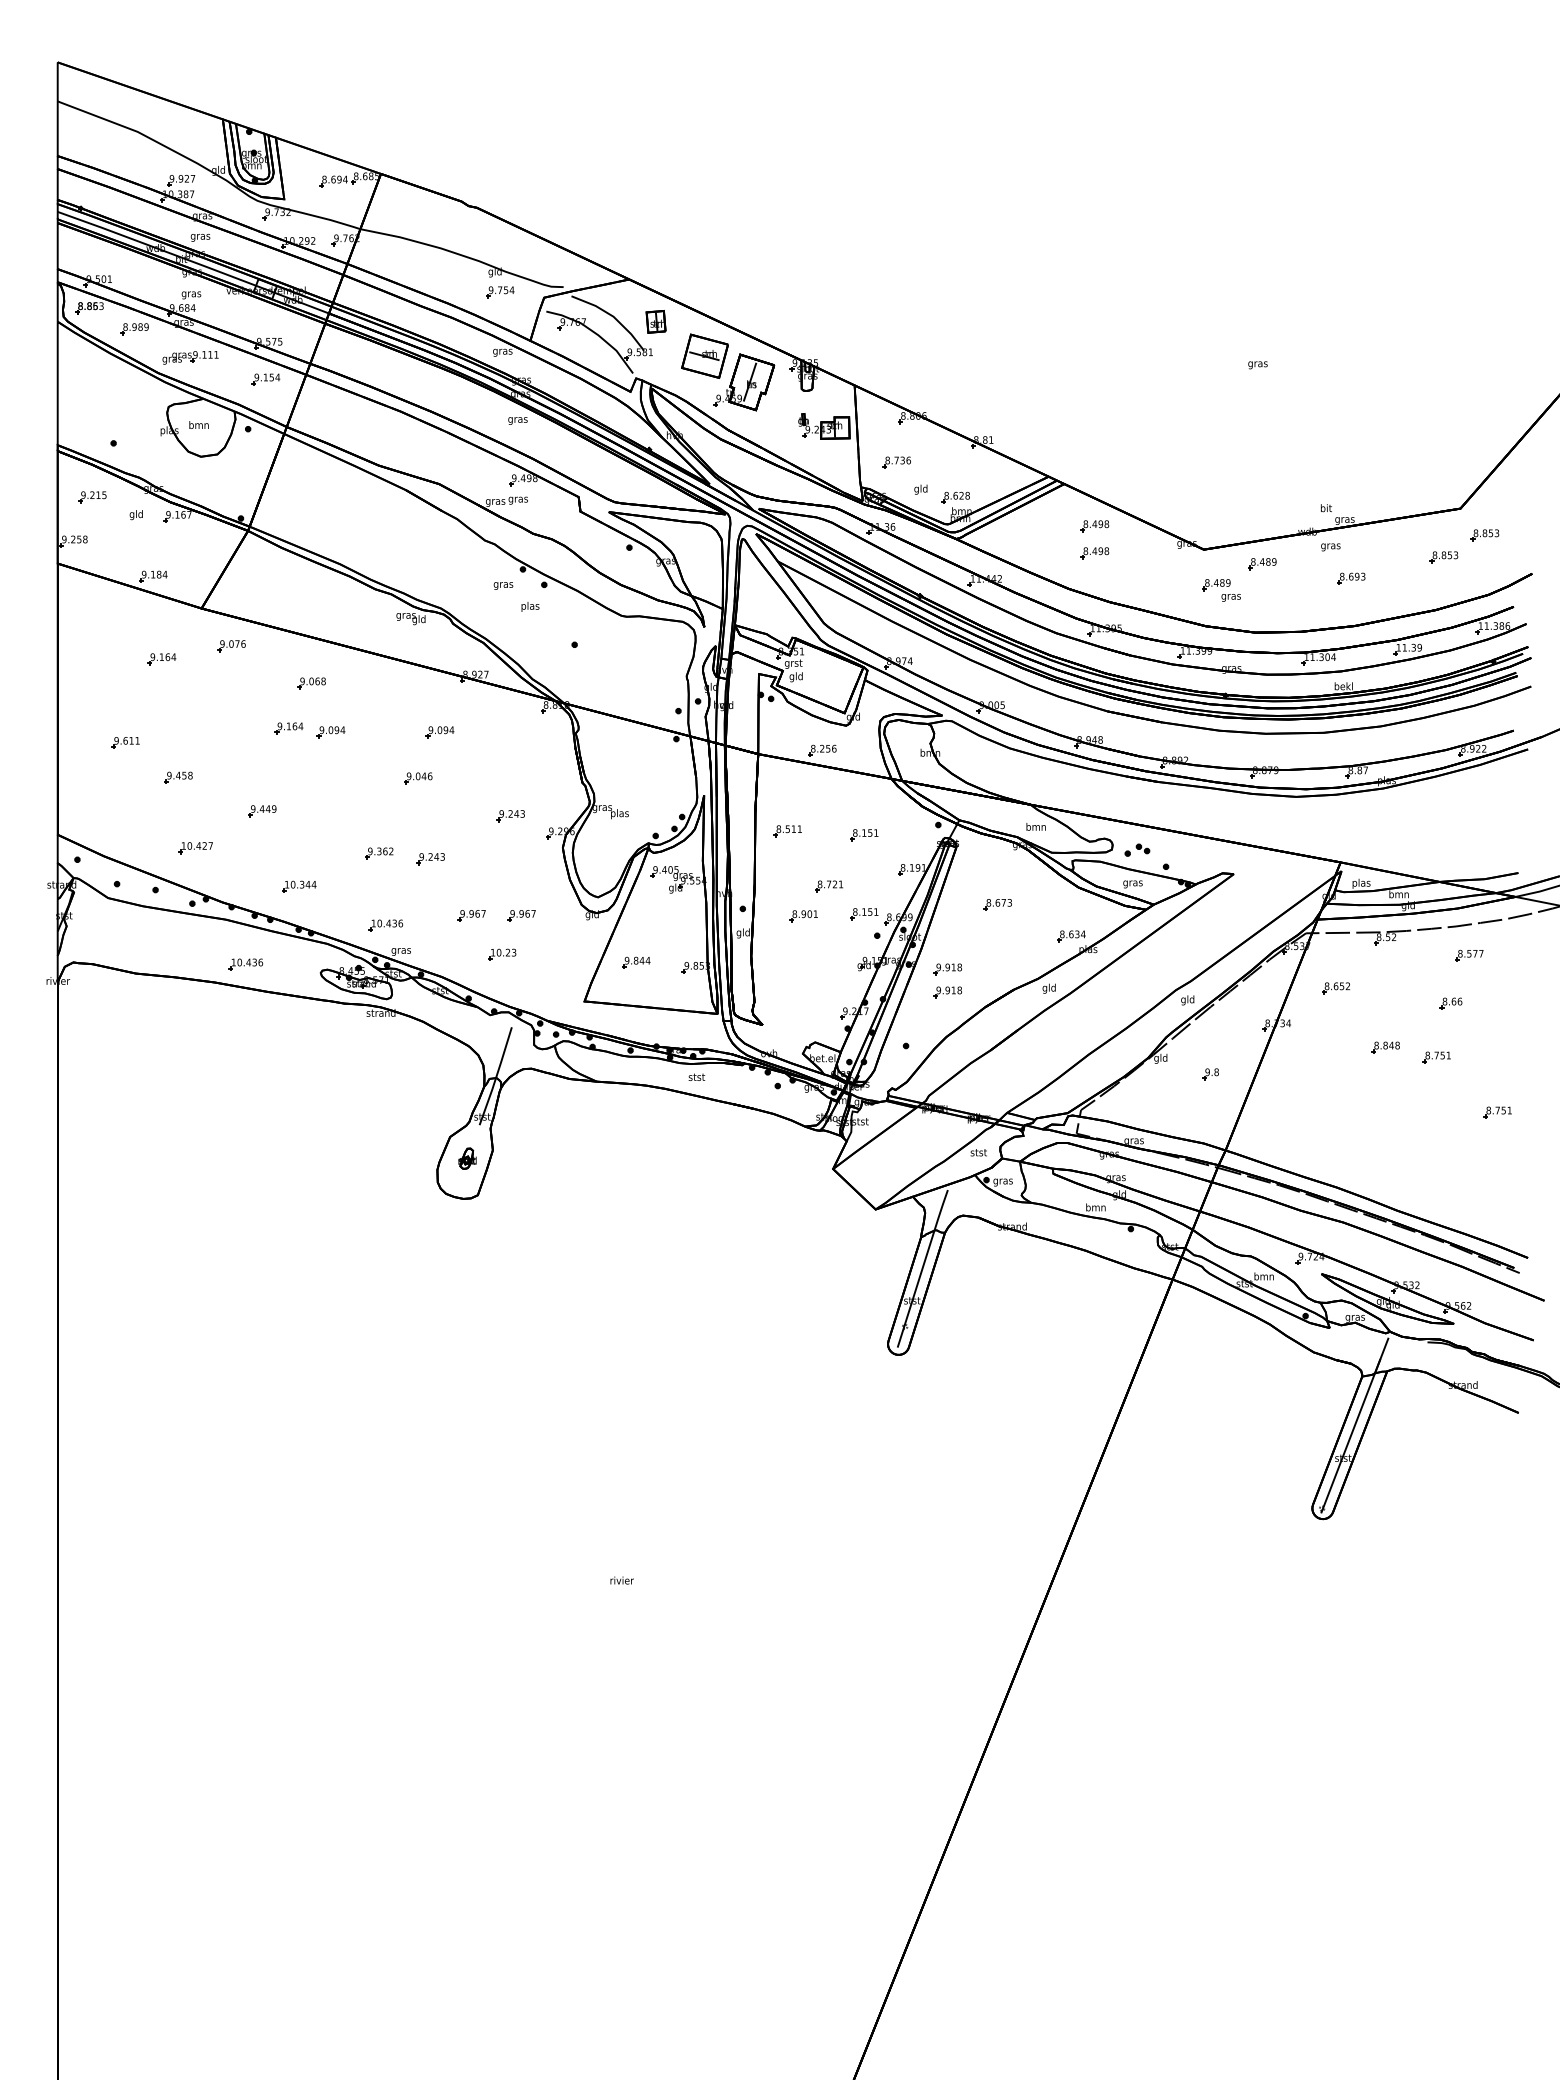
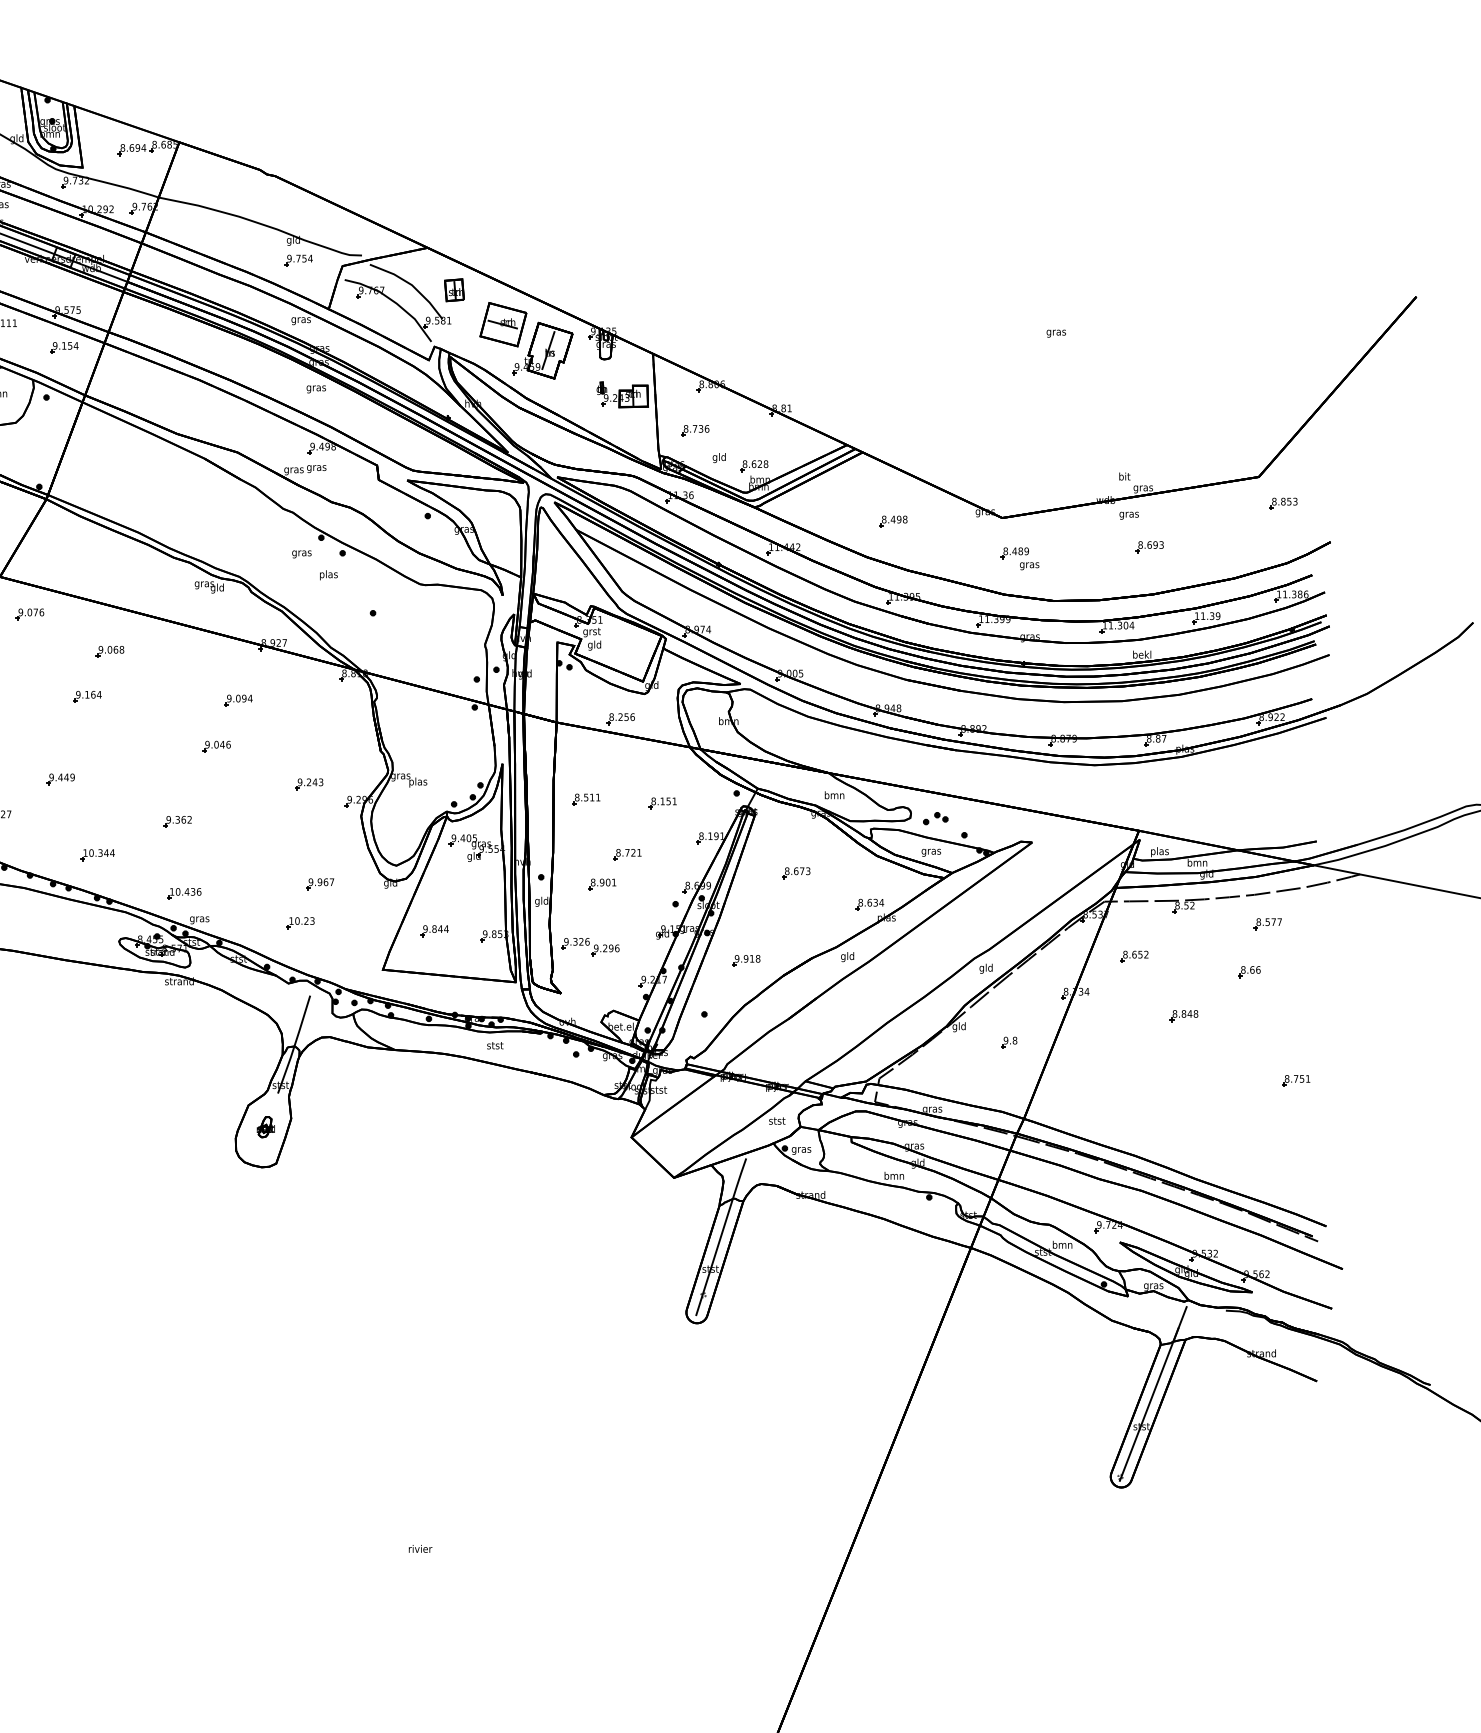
part: (1094, 526) -> (892, 494), removed
part: (1443, 557) -> (1241, 525), removed
part: (1262, 564) -> (1060, 532), removed
part: (330, 732) -> (128, 700), removed
part: (430, 859) -> (228, 827), removed
part: (864, 914) -> (662, 882), removed
part: (471, 915) -> (269, 883), removed
part: (245, 964) -> (43, 932), removed
part: (947, 969) -> (745, 937), removed
part: (792, 978) -> (590, 946), added
part: (1436, 1057) -> (1234, 1025), removed

